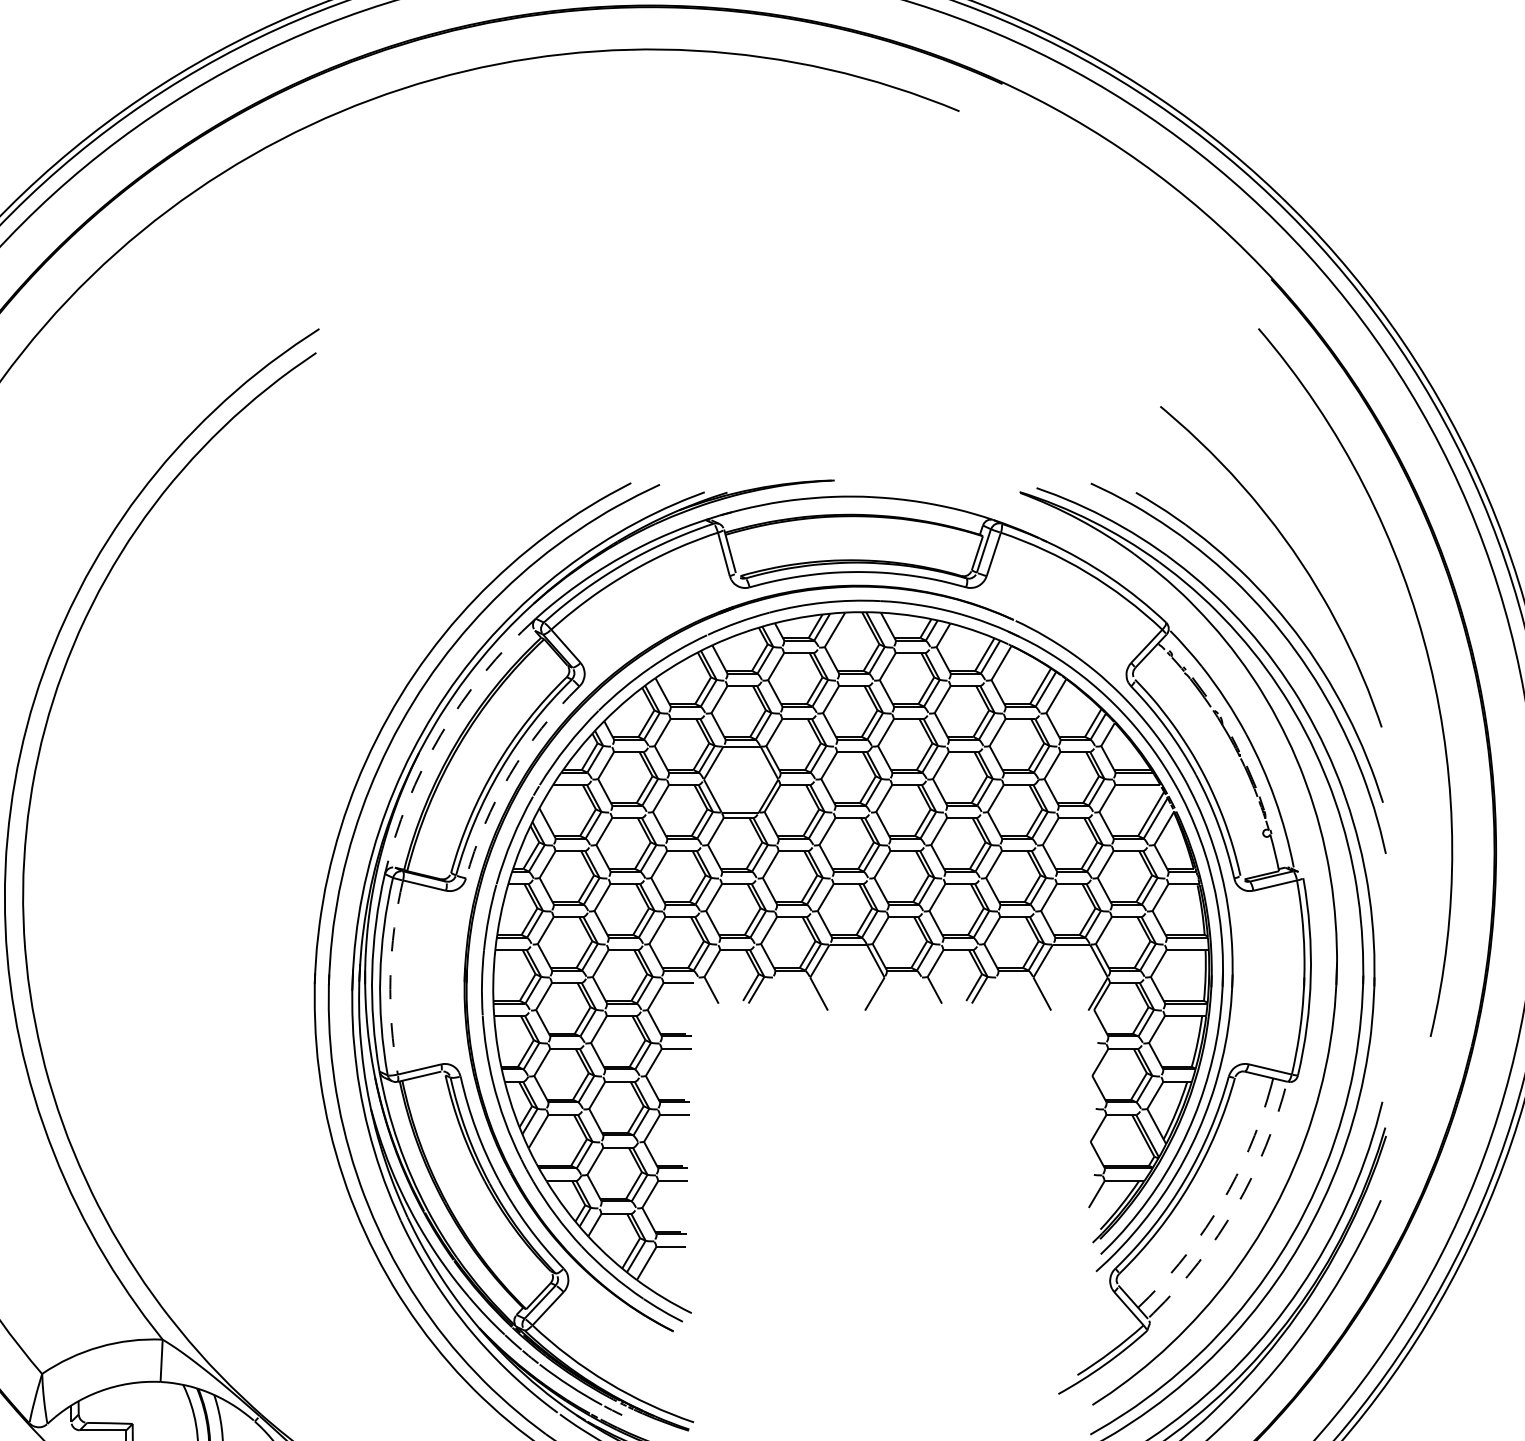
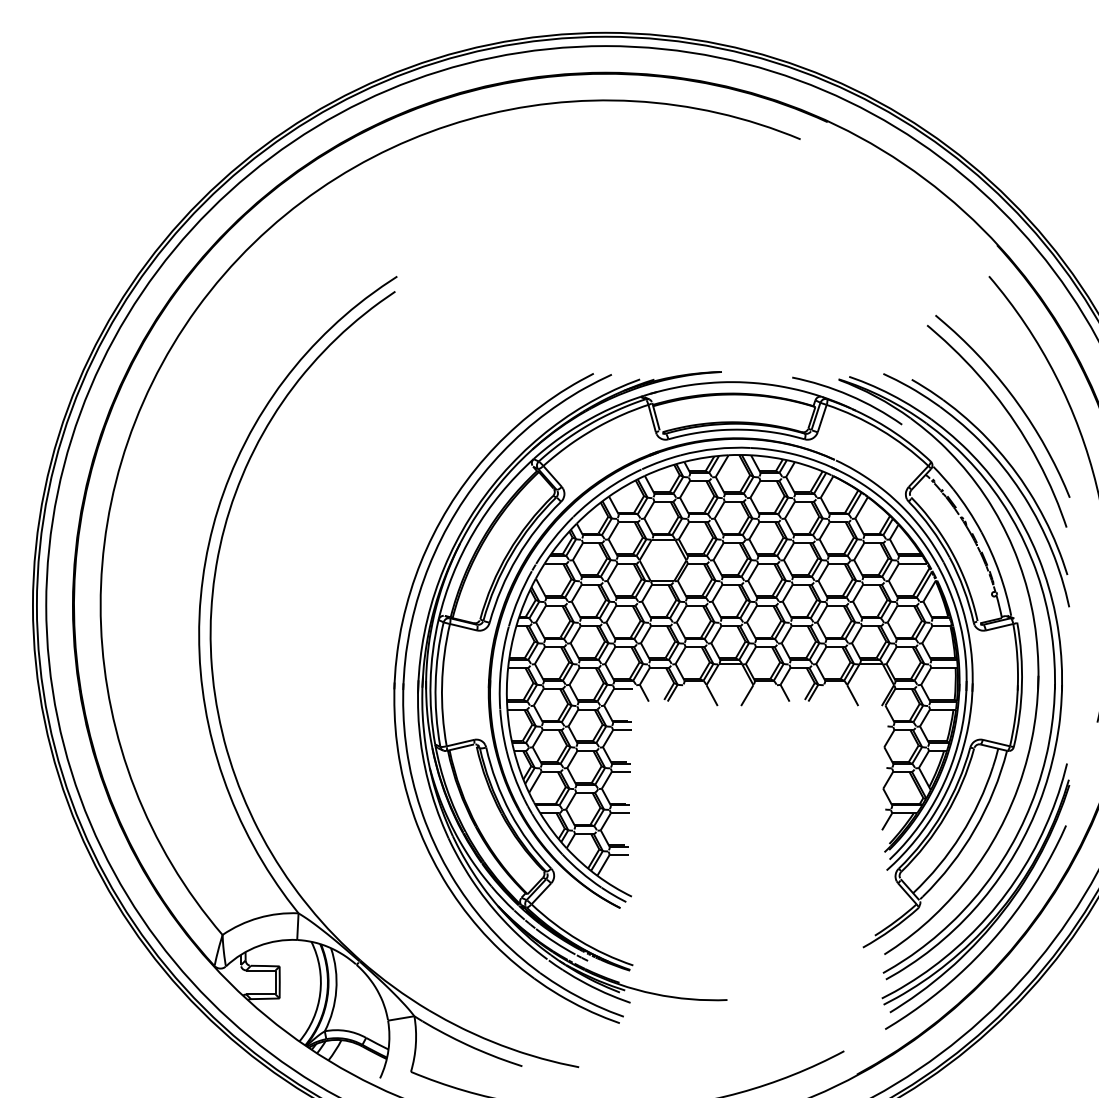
curve: (1037, 519) -> (849, 396), added
curve: (1297, 524) -> (1013, 399), added
line: (440, 735) -> (473, 532), dashed -> solid
line: (510, 774) -> (517, 557), dashed -> solid
line: (391, 976) -> (442, 684), dashed -> solid
line: (1235, 1206) -> (974, 829), dashed -> solid
line: (1214, 1216) -> (961, 835), dashed -> solid

